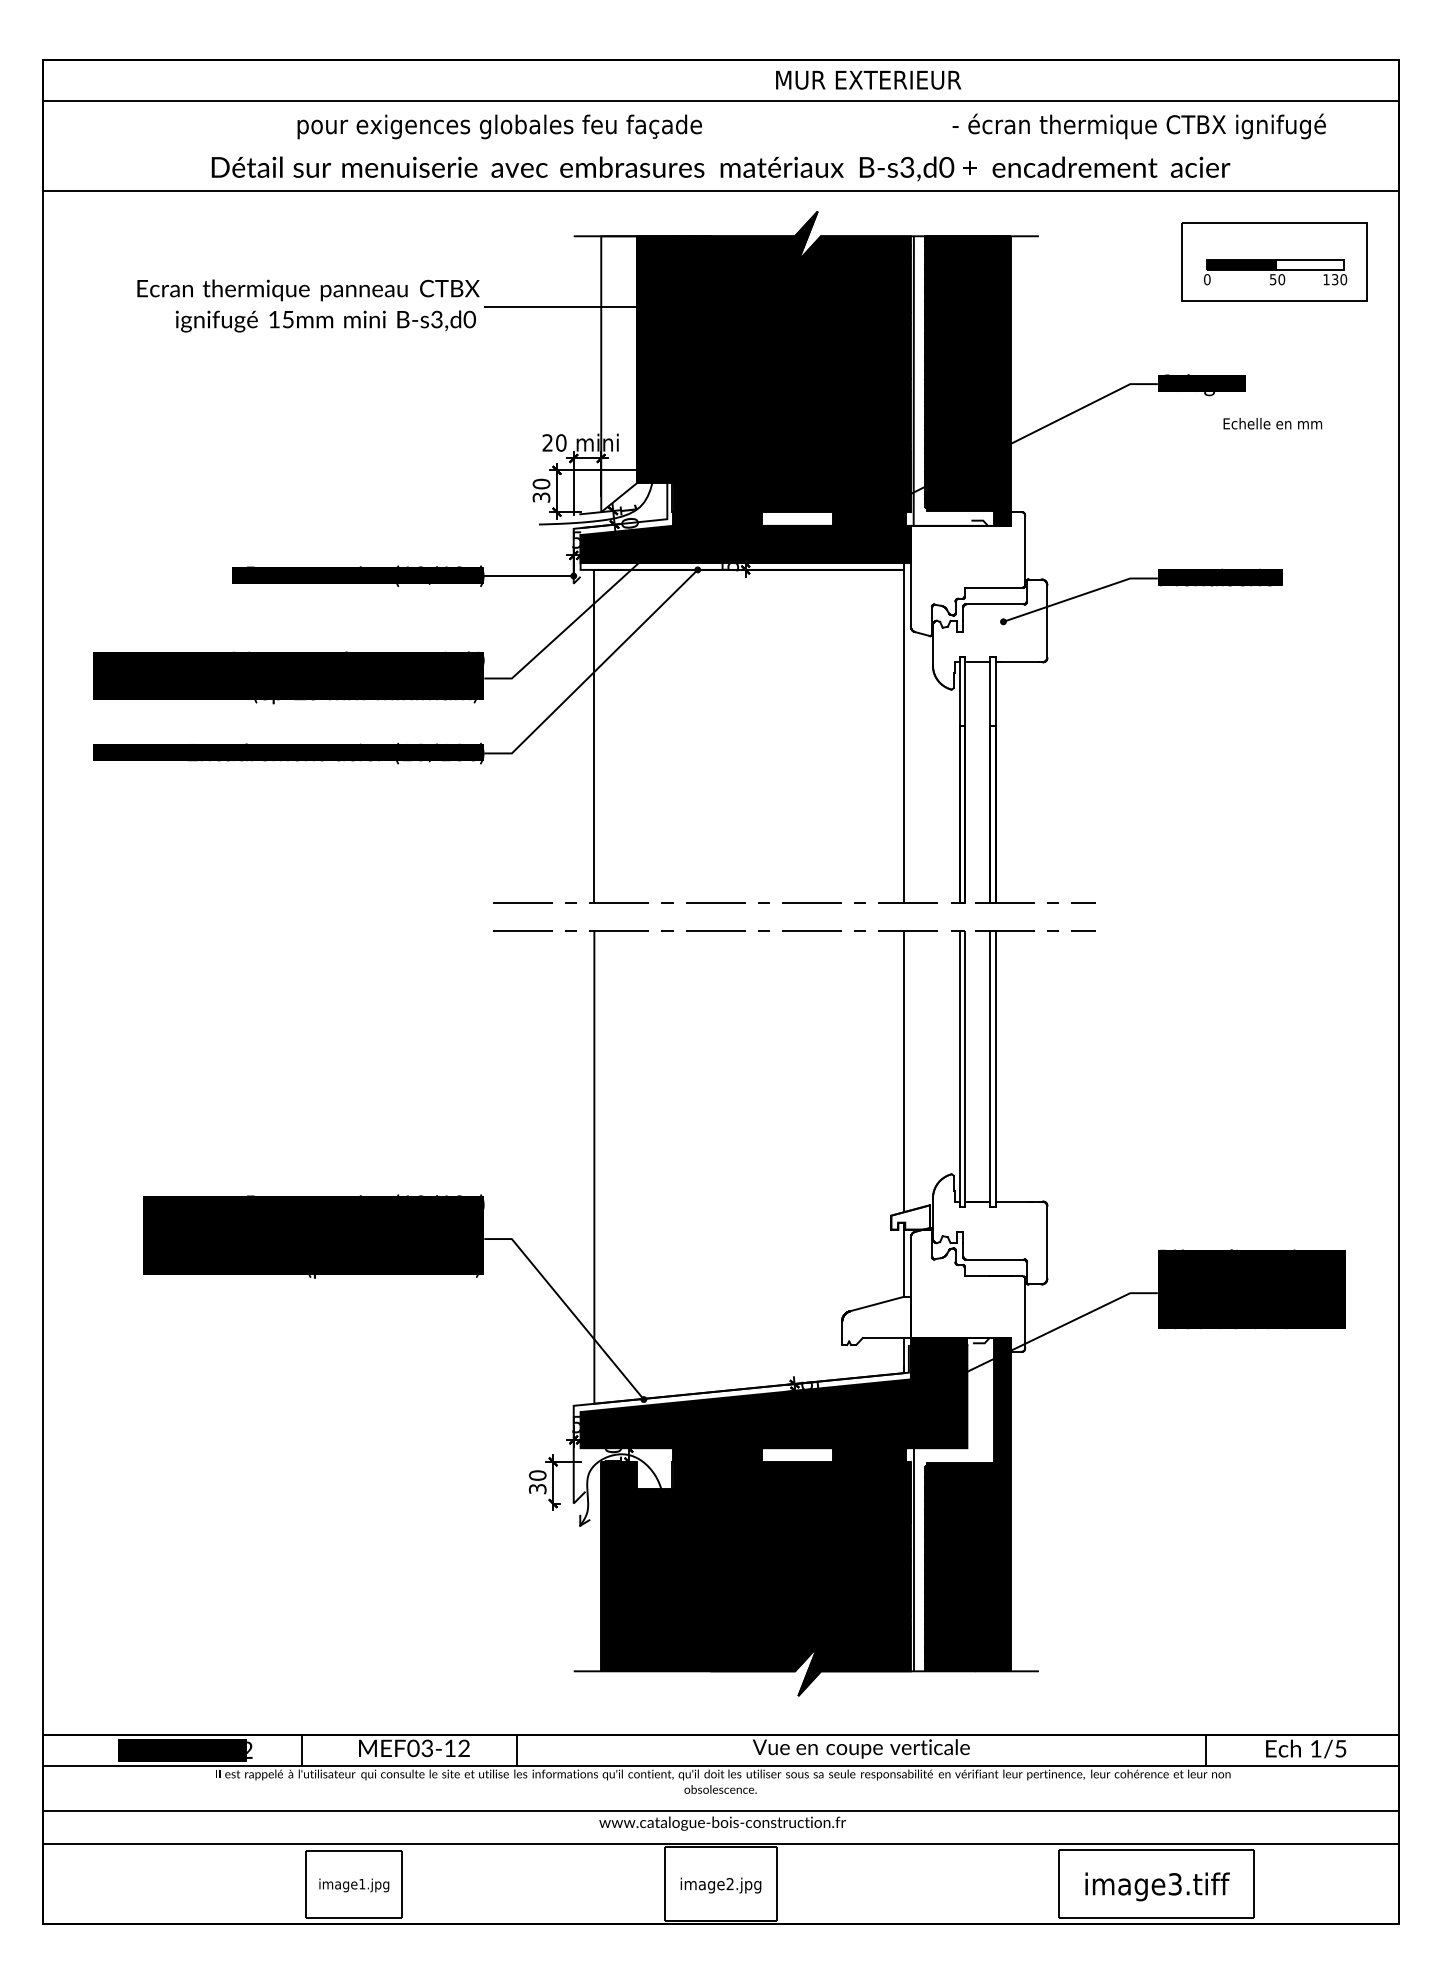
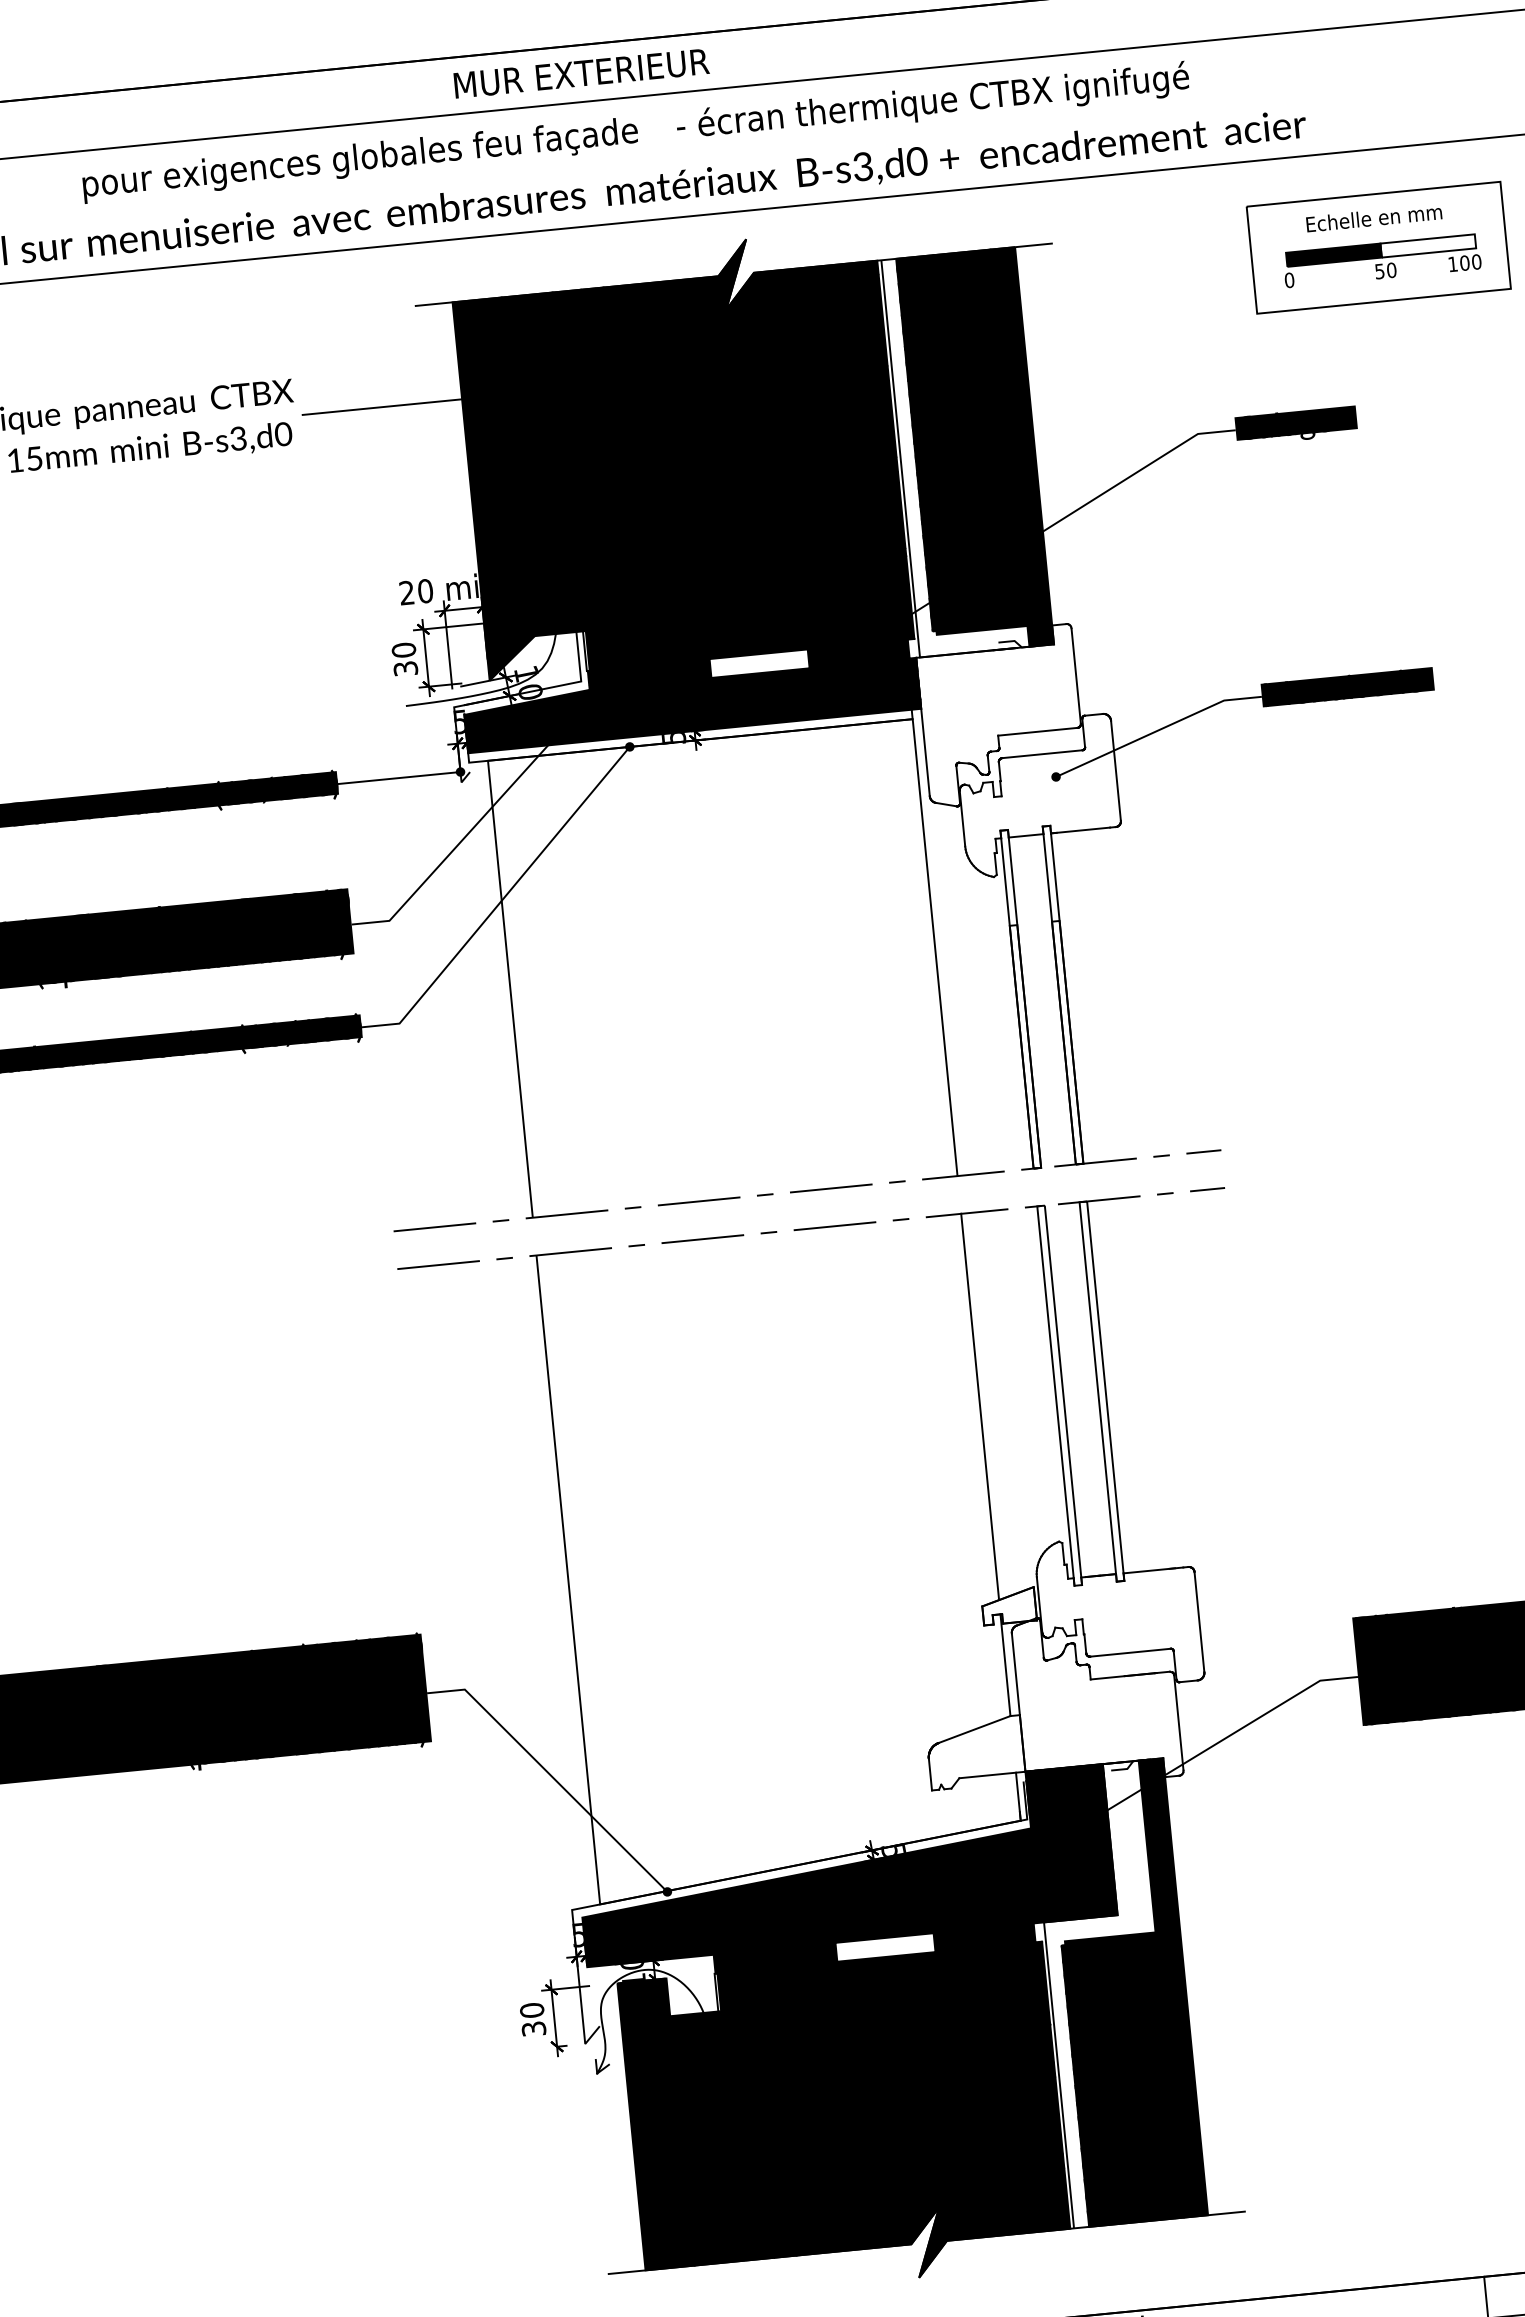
text: (868, 79) -> (581, 72), moved
text: (499, 126) -> (359, 159), moved
text: (1138, 126) -> (931, 103), moved
text: (1334, 279) -> (1463, 263), 130 -> 100
fill: (619, 374) -> (496, 489), added
text: (1272, 423) -> (1373, 217), moved

